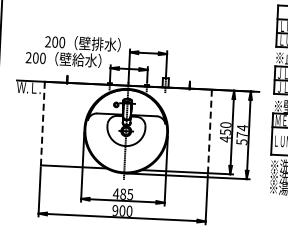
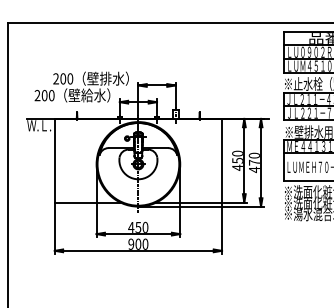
line: (42, 123) -> (54, 160), dashed -> solid
line: (210, 131) -> (222, 160), dashed -> solid
text: (241, 134) -> (253, 162), 574 -> 470
text: (126, 193) -> (141, 226), 485 -> 450

